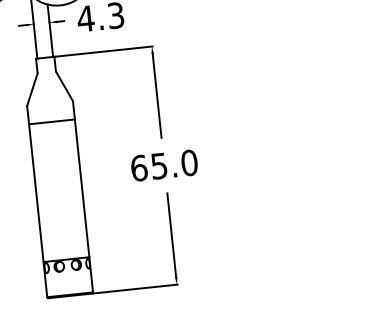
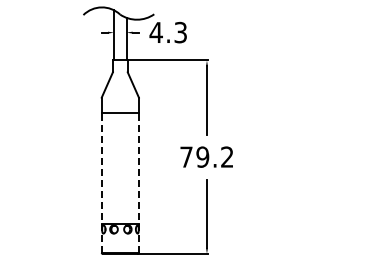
text: (163, 164) -> (206, 156), 65.0 -> 79.2
line: (83, 205) -> (138, 182), solid -> dashed
line: (37, 210) -> (101, 182), solid -> dashed

